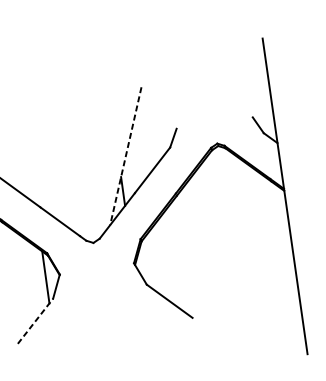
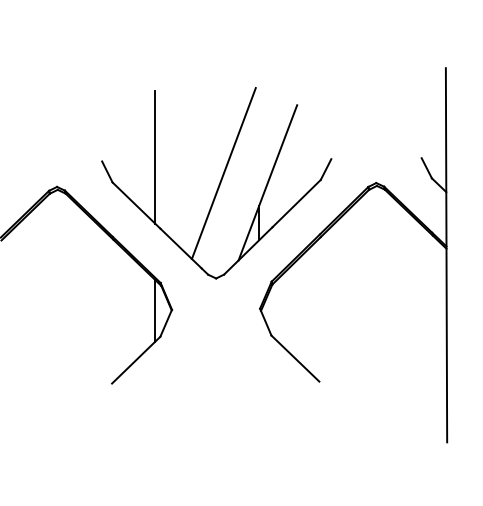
line: (27, 147) -> (155, 156), added
line: (87, 153) -> (223, 173), added
line: (125, 155) -> (267, 182), dashed -> solid
line: (35, 321) -> (136, 360), dashed -> solid

